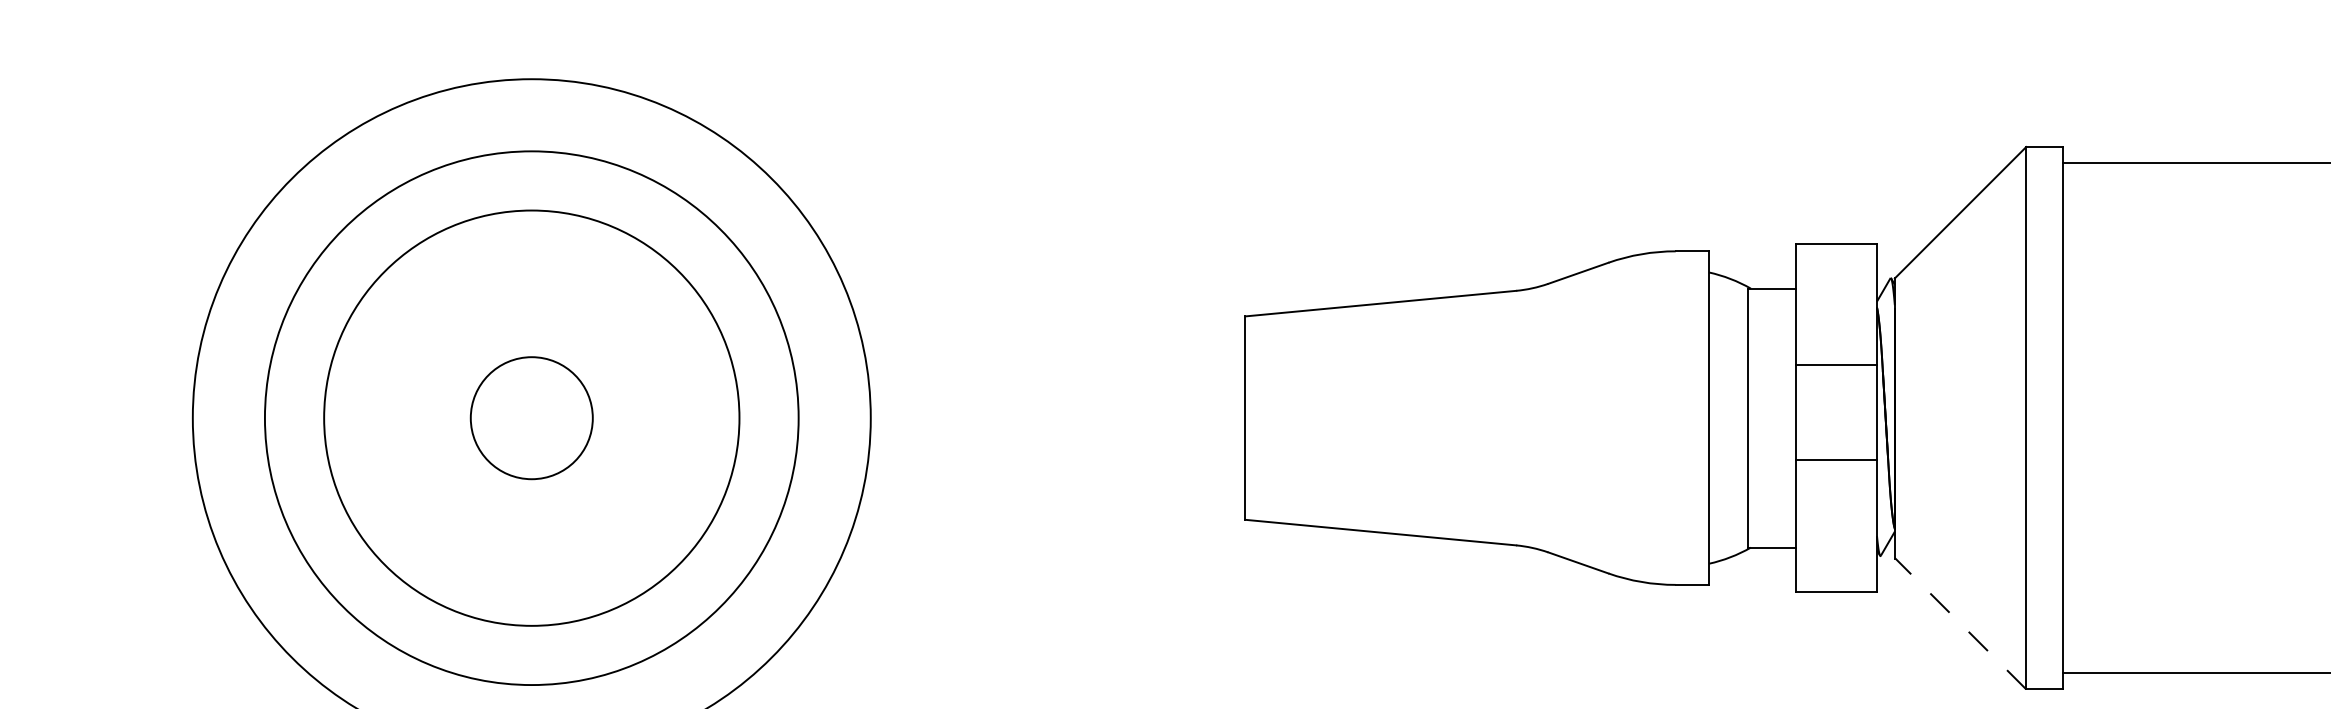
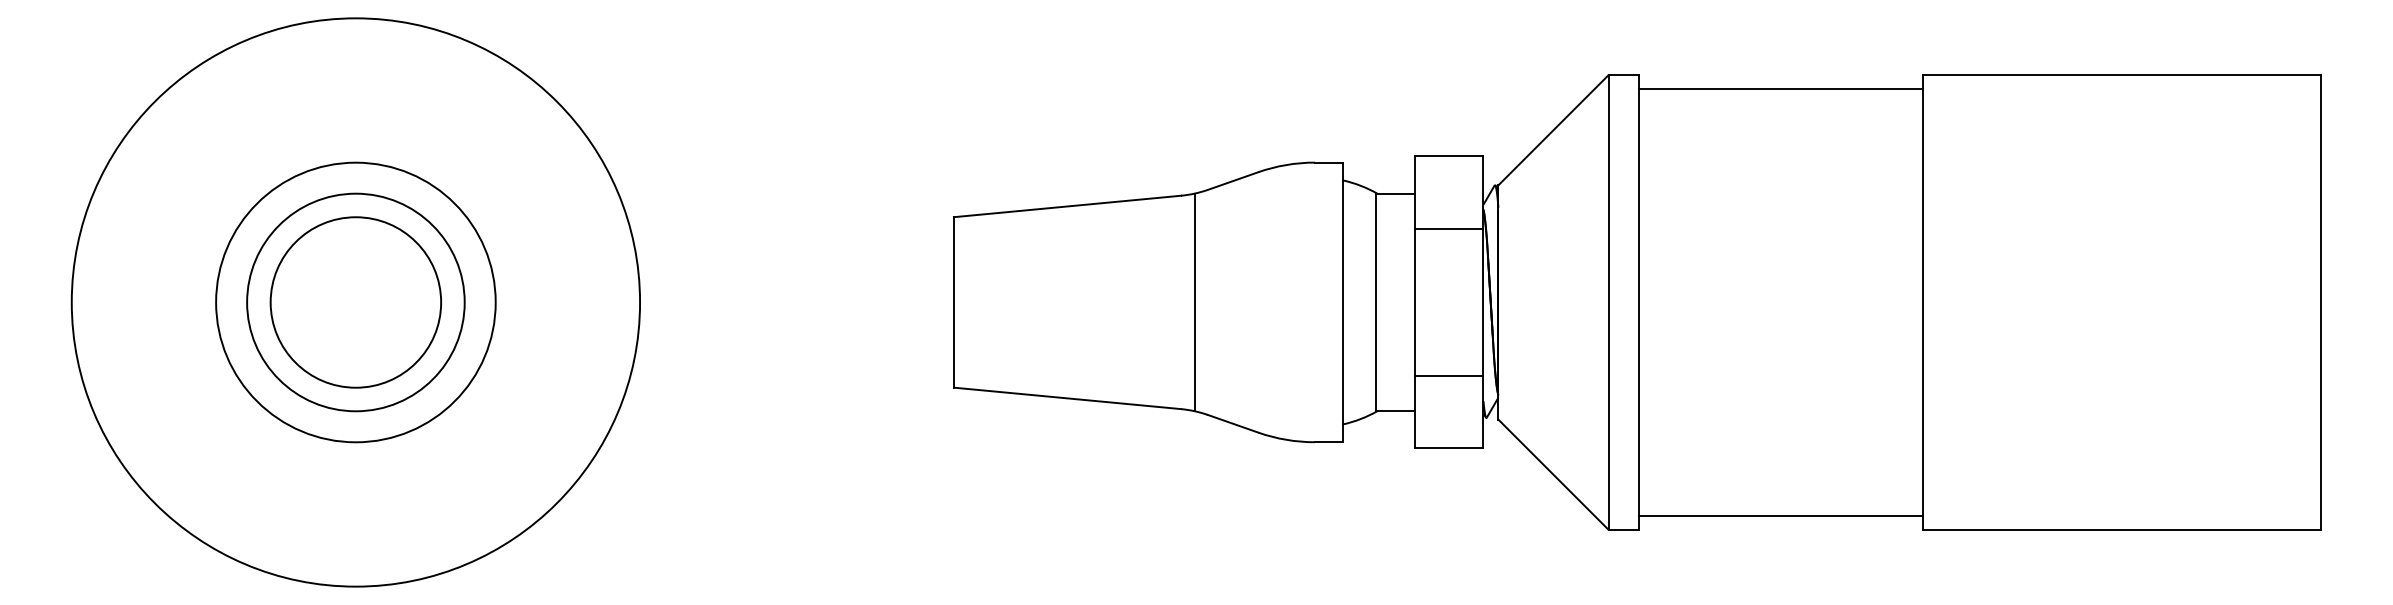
line: (1836, 364) -> (1449, 228), moved
circle: (531, 418) -> (355, 302), size x0.62
circle: (531, 418) -> (355, 302), size x0.62
circle: (531, 418) -> (355, 302), size x1.67
line: (1532, 418) -> (1194, 302), added
line: (1836, 459) -> (1449, 376), moved
line: (1960, 623) -> (1553, 474), dashed -> solid

